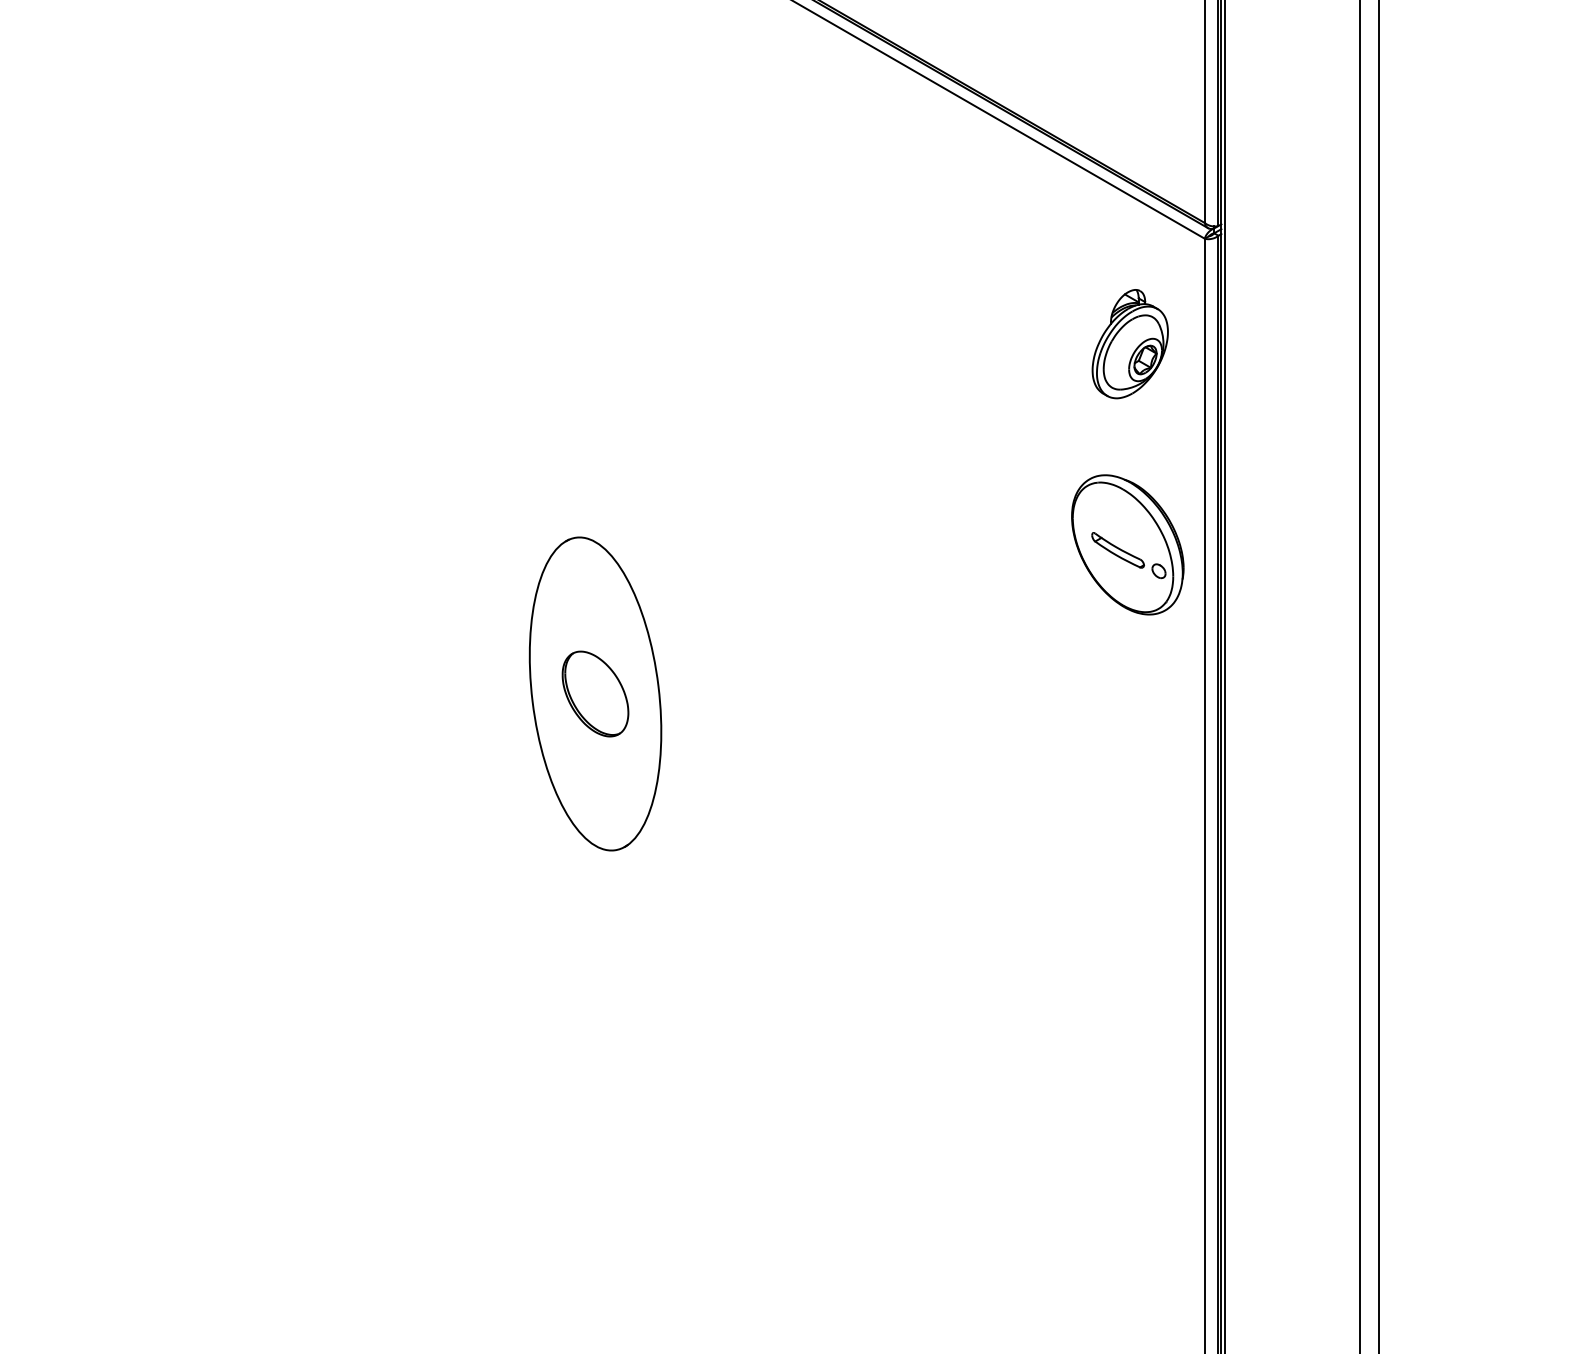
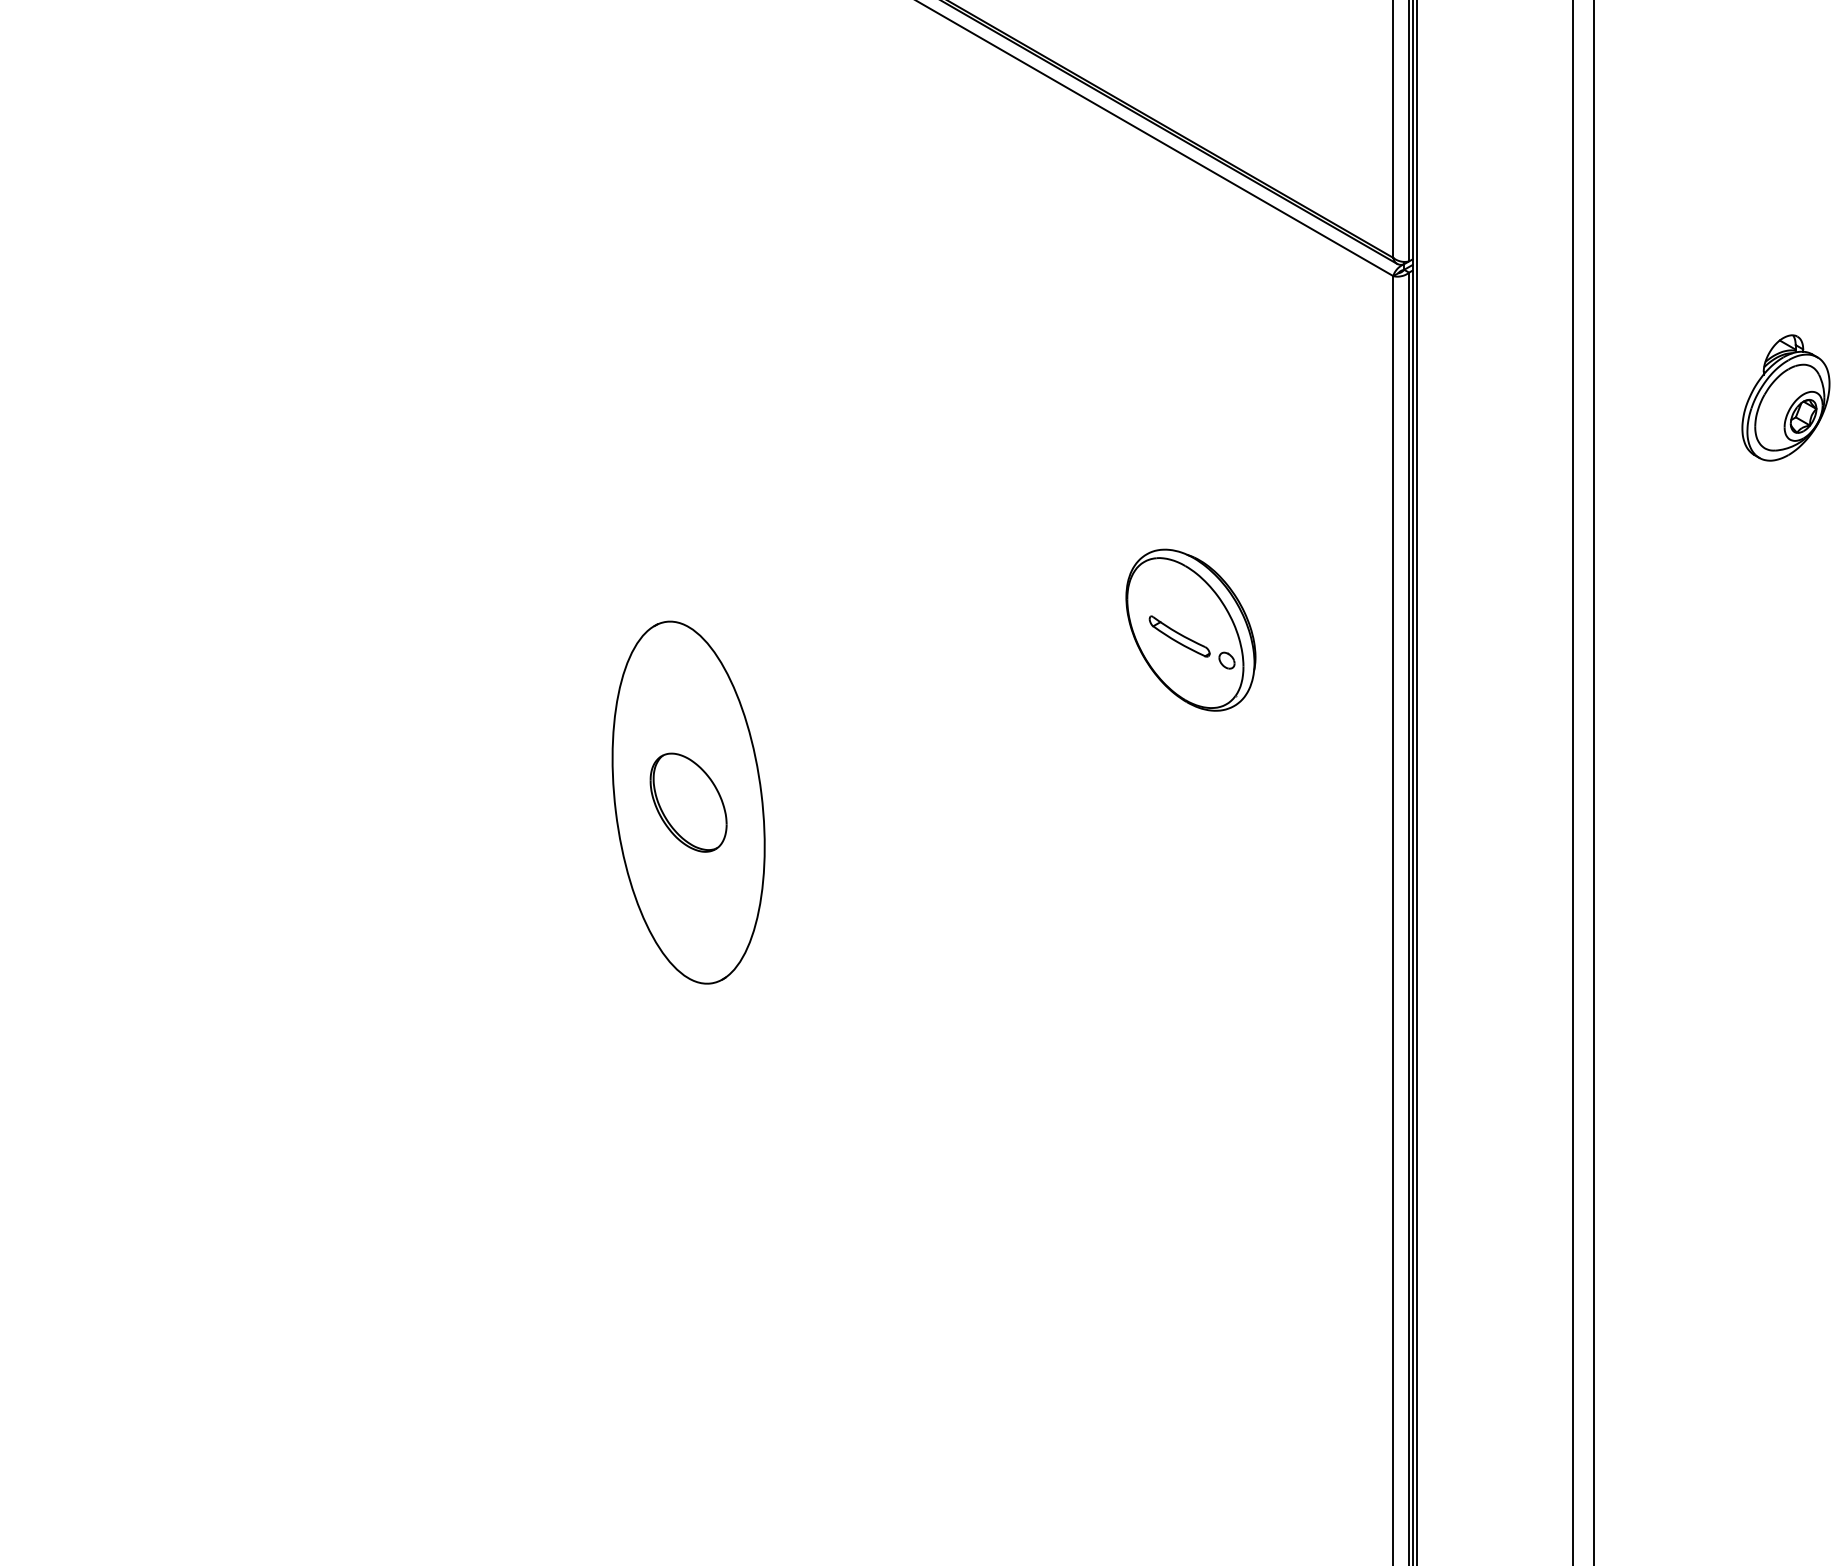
part: (1129, 344) -> (1785, 398), moved
part: (1127, 544) -> (1190, 629), moved

